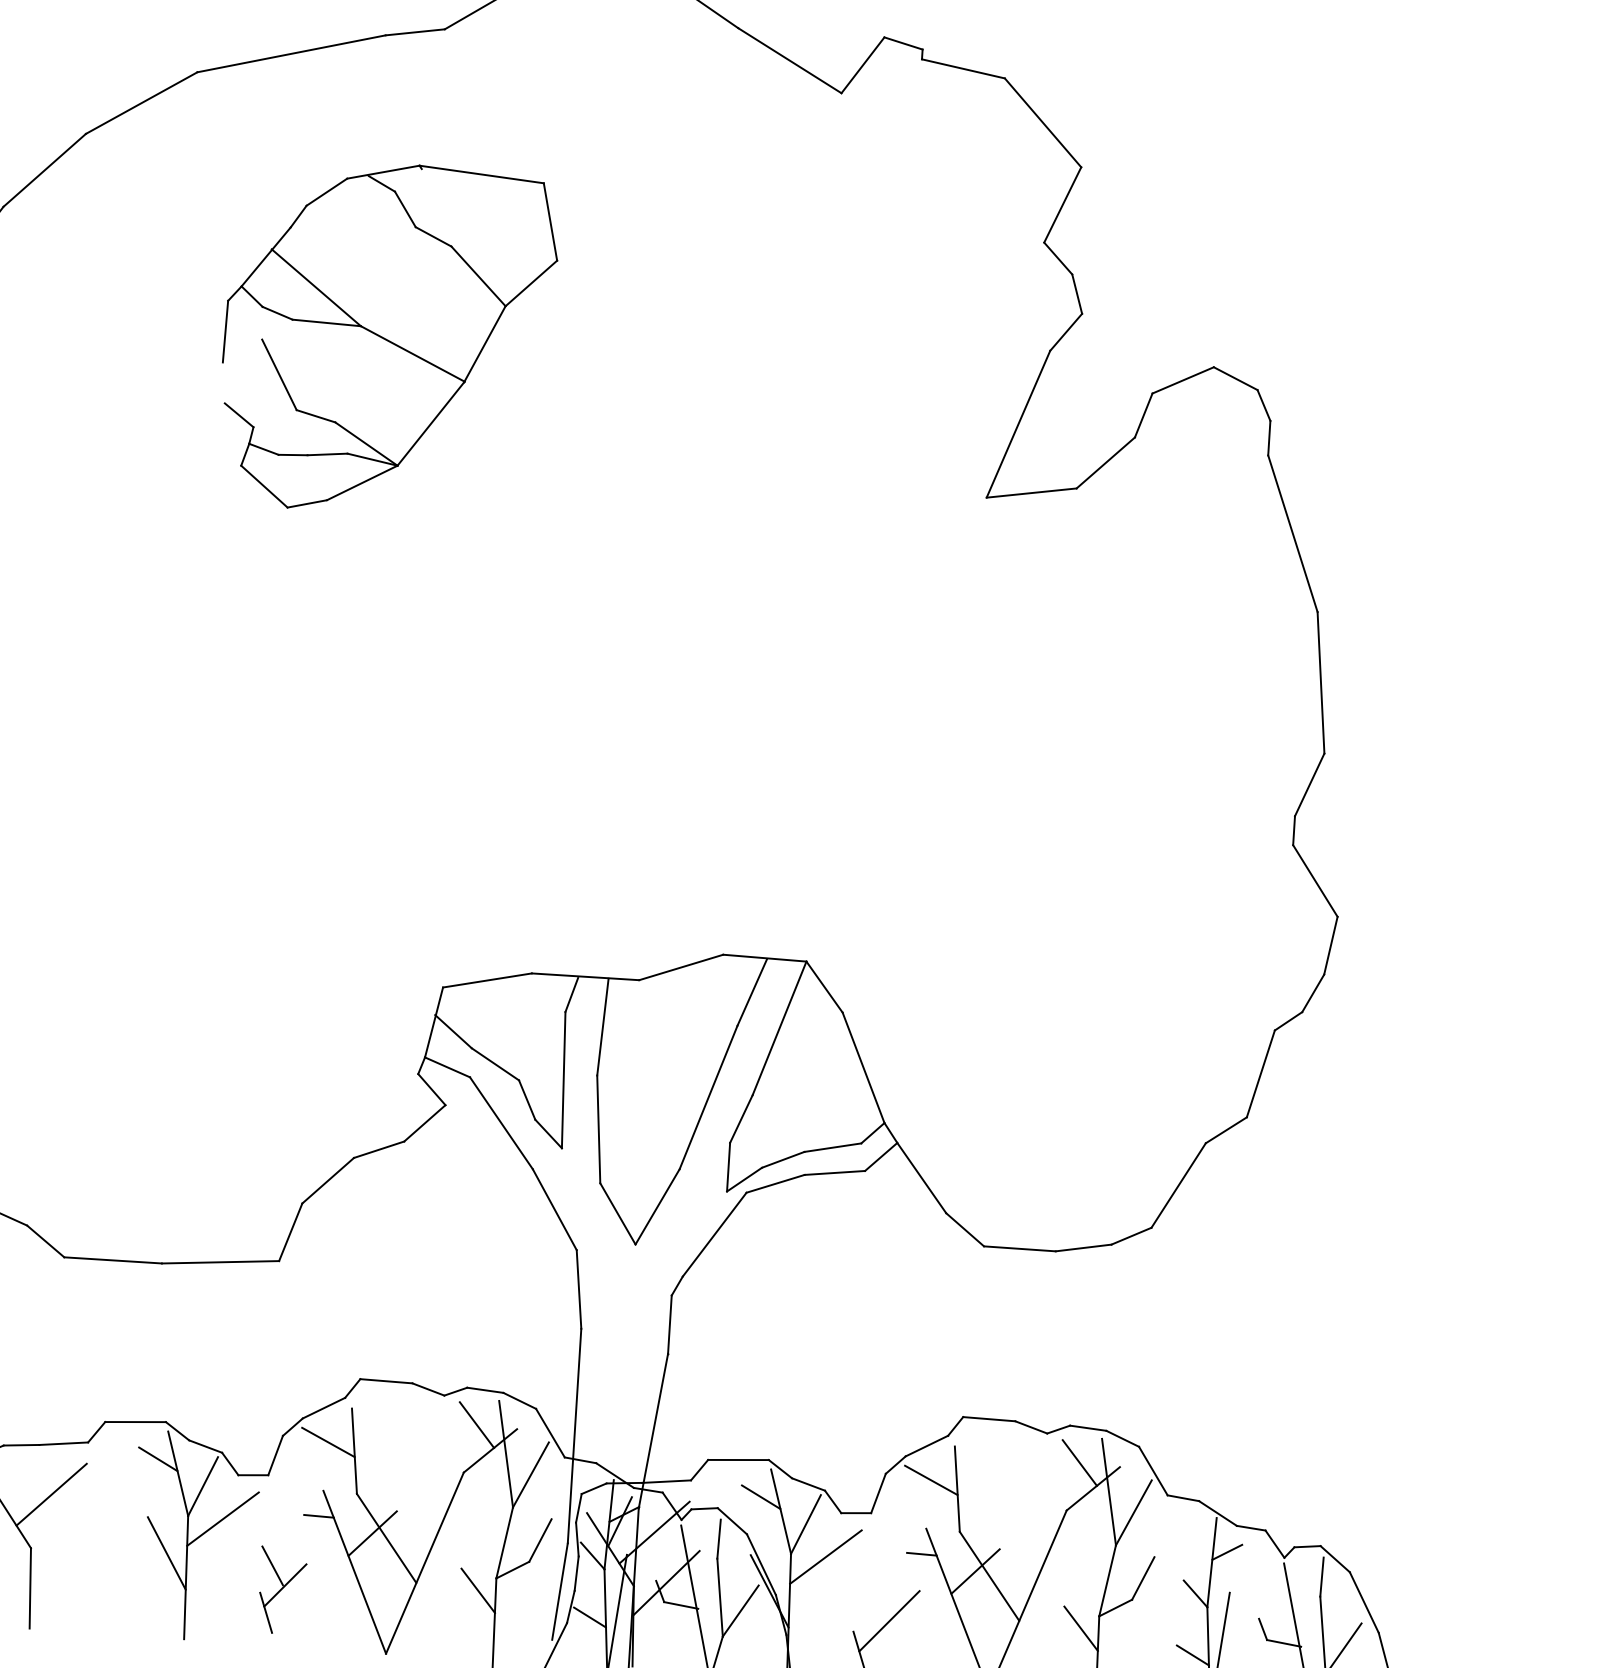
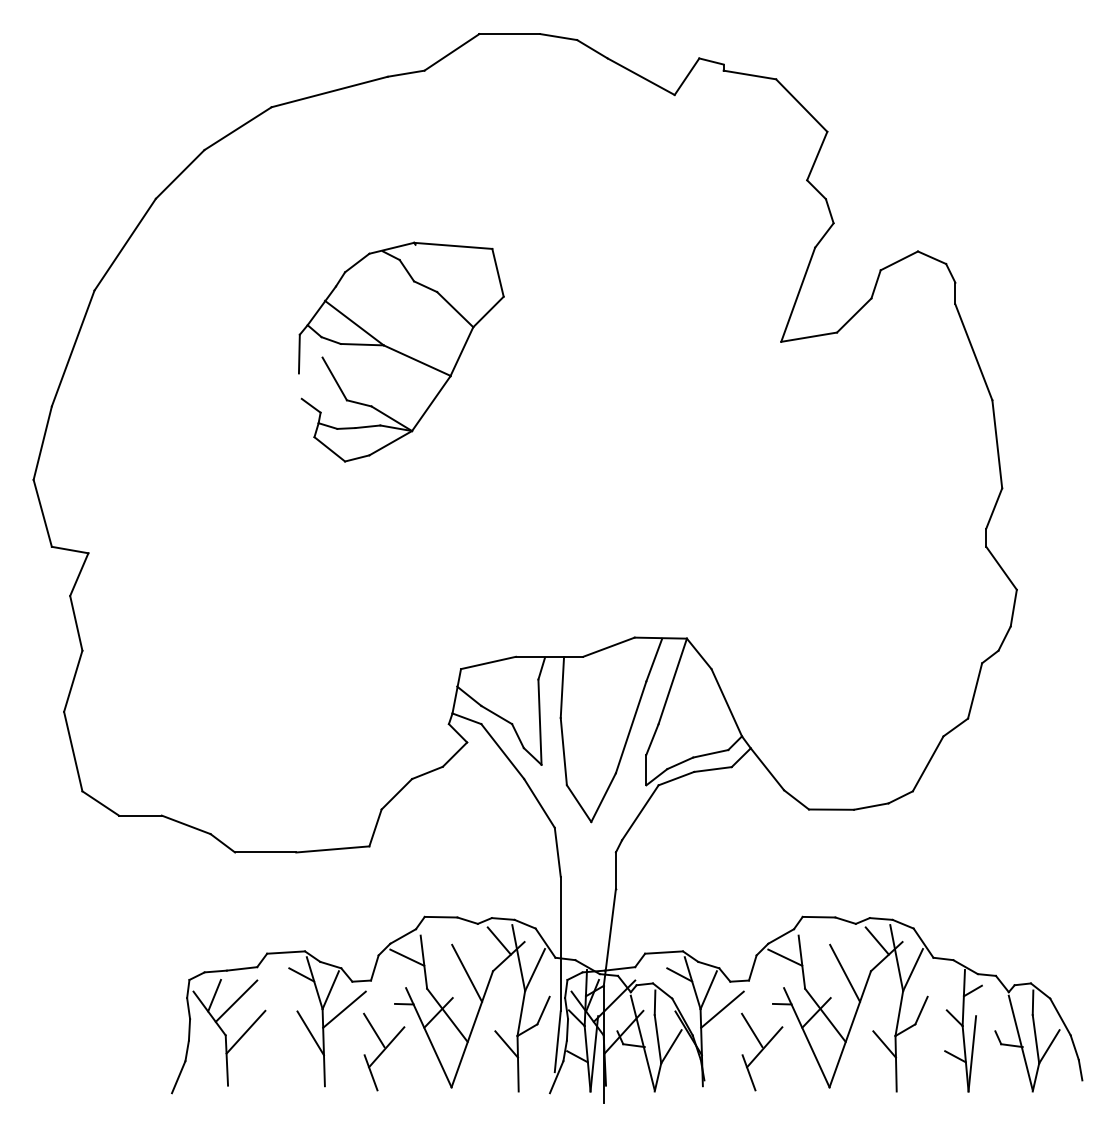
part: (388, 337) -> (401, 351), moved
line: (422, 1472) -> (467, 972), added
line: (17, 1483) -> (214, 995), added
line: (1025, 1510) -> (845, 972), added
line: (62, 1543) -> (245, 1031), added
part: (282, 1589) -> (384, 1051), size x1.43
line: (871, 1593) -> (752, 1030), added

